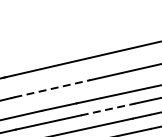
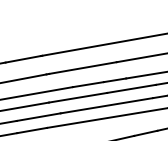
line: (52, 88) -> (83, 67), dashed -> solid
line: (108, 109) -> (131, 88), dashed -> solid

